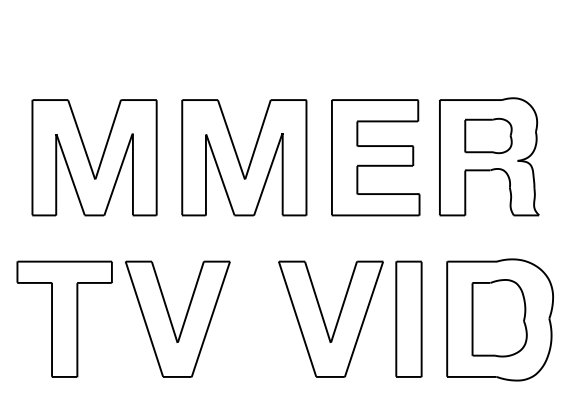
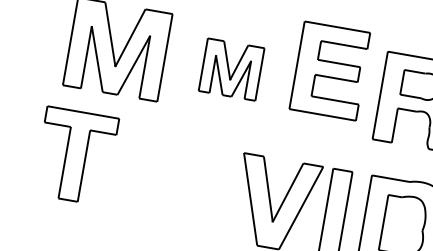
part: (244, 157) -> (231, 69), size x0.6
part: (375, 157) -> (330, 70), moved
part: (64, 318) -> (75, 155), moved
part: (171, 319) -> (154, 182), removed

